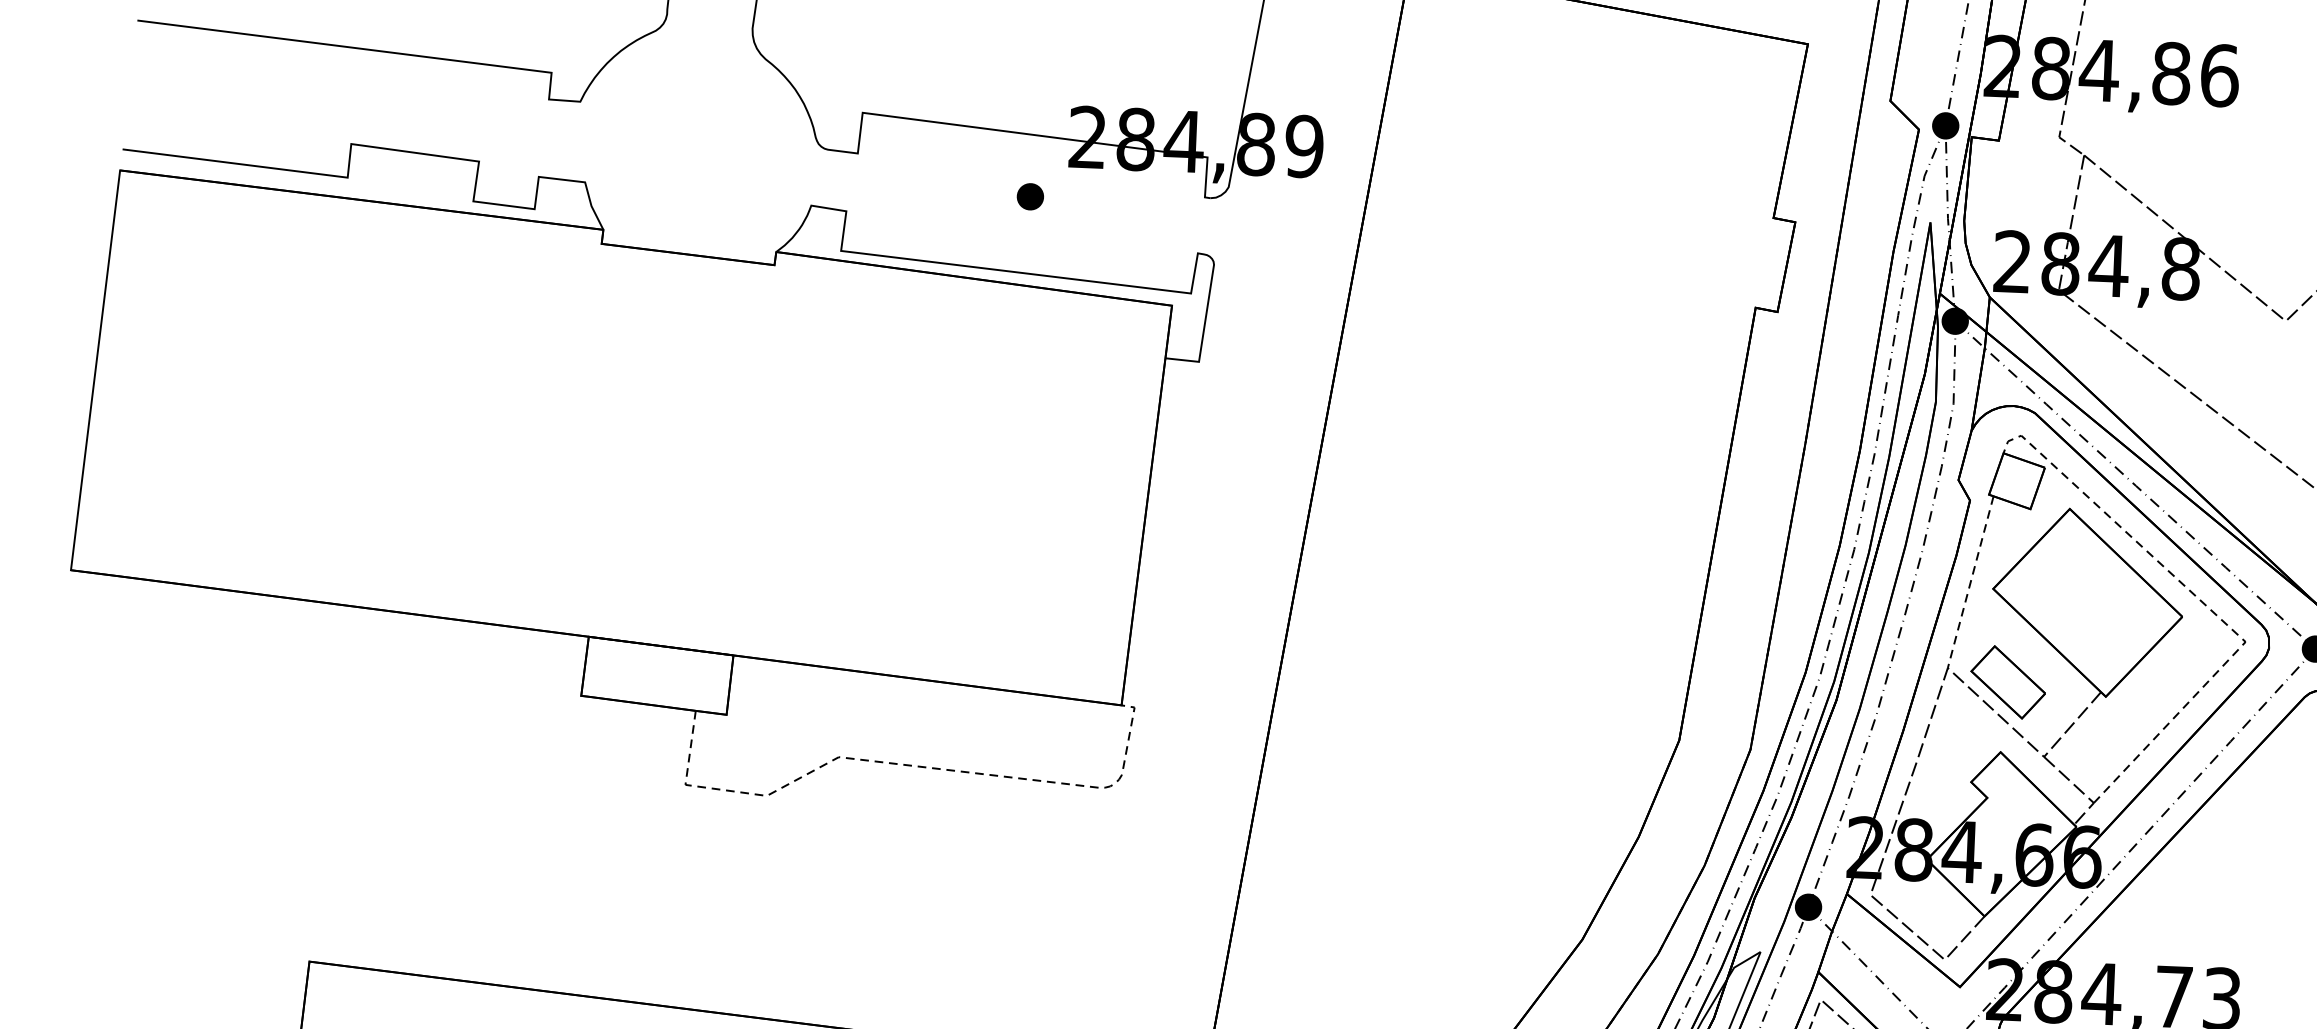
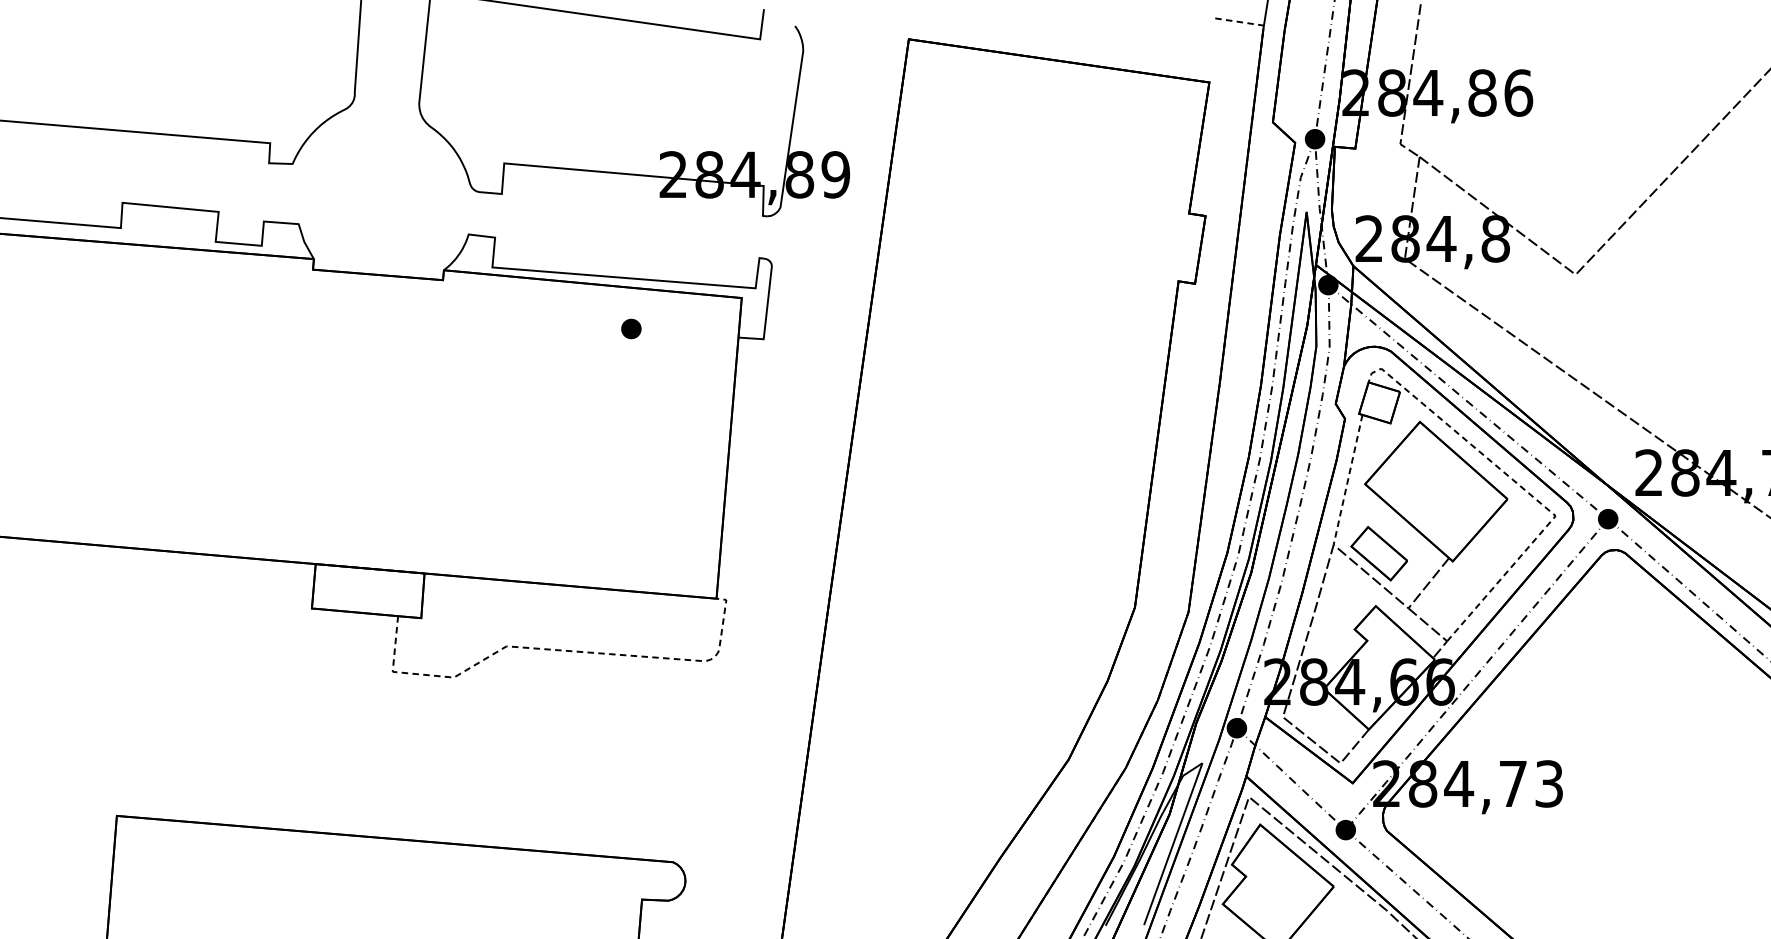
part: (1030, 196) -> (631, 328), moved

